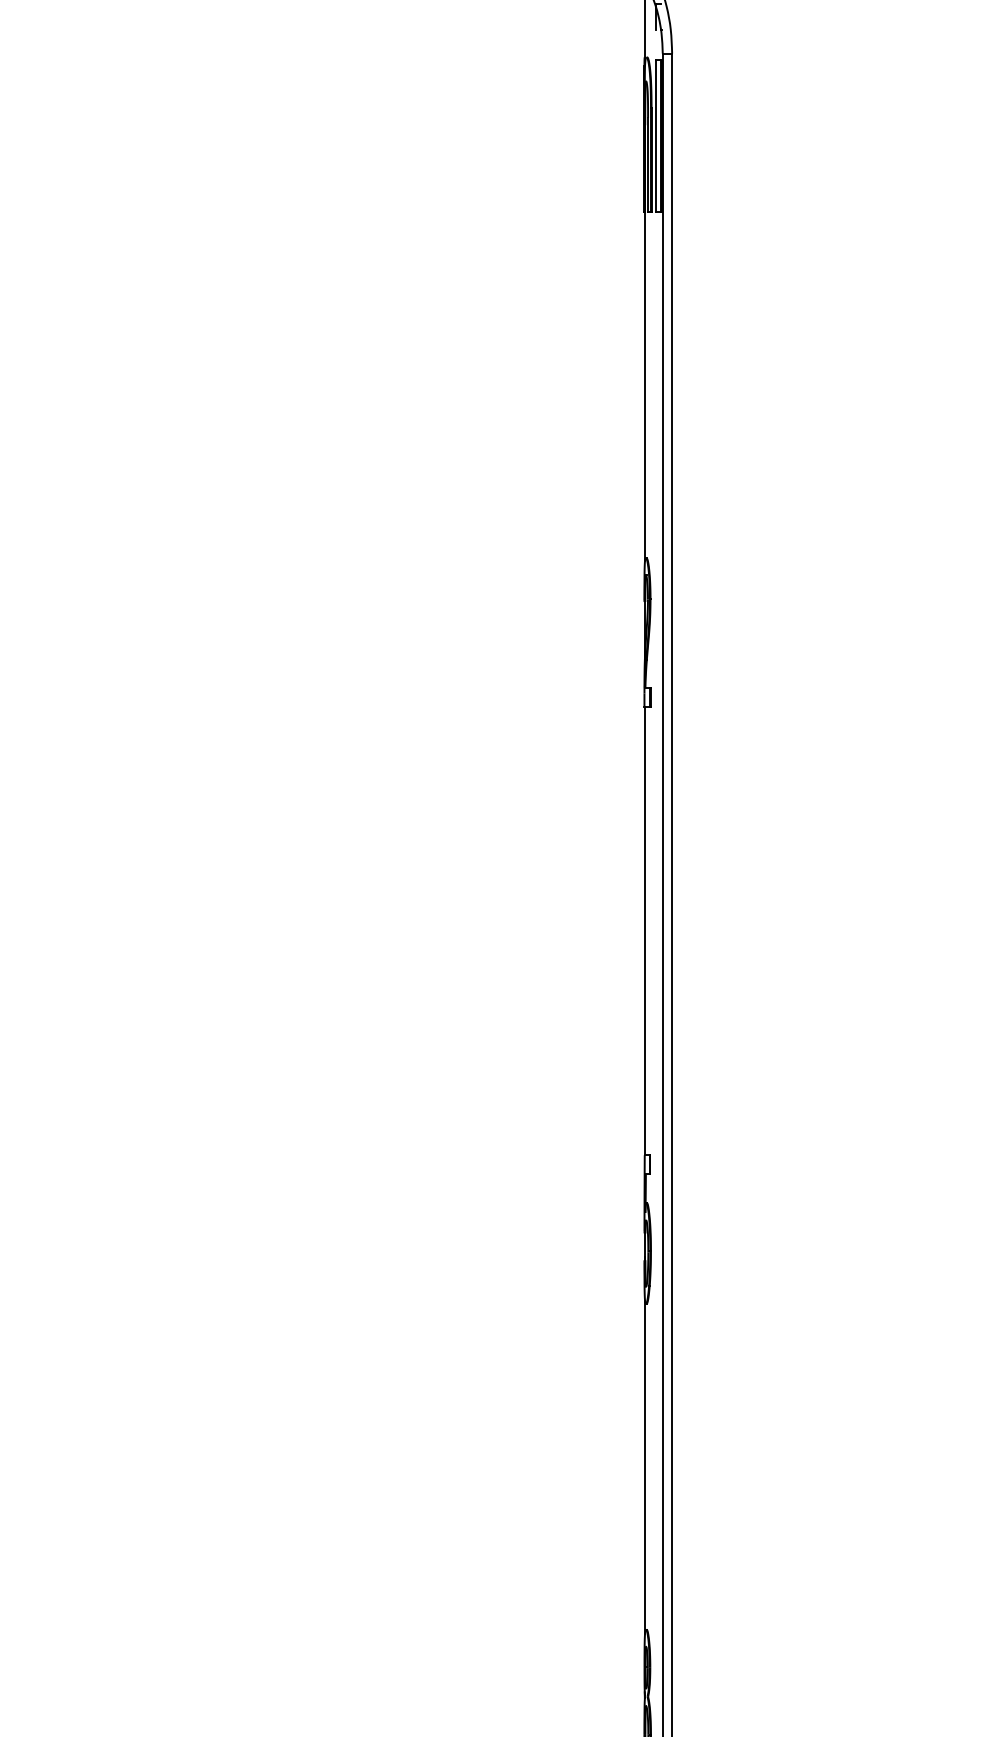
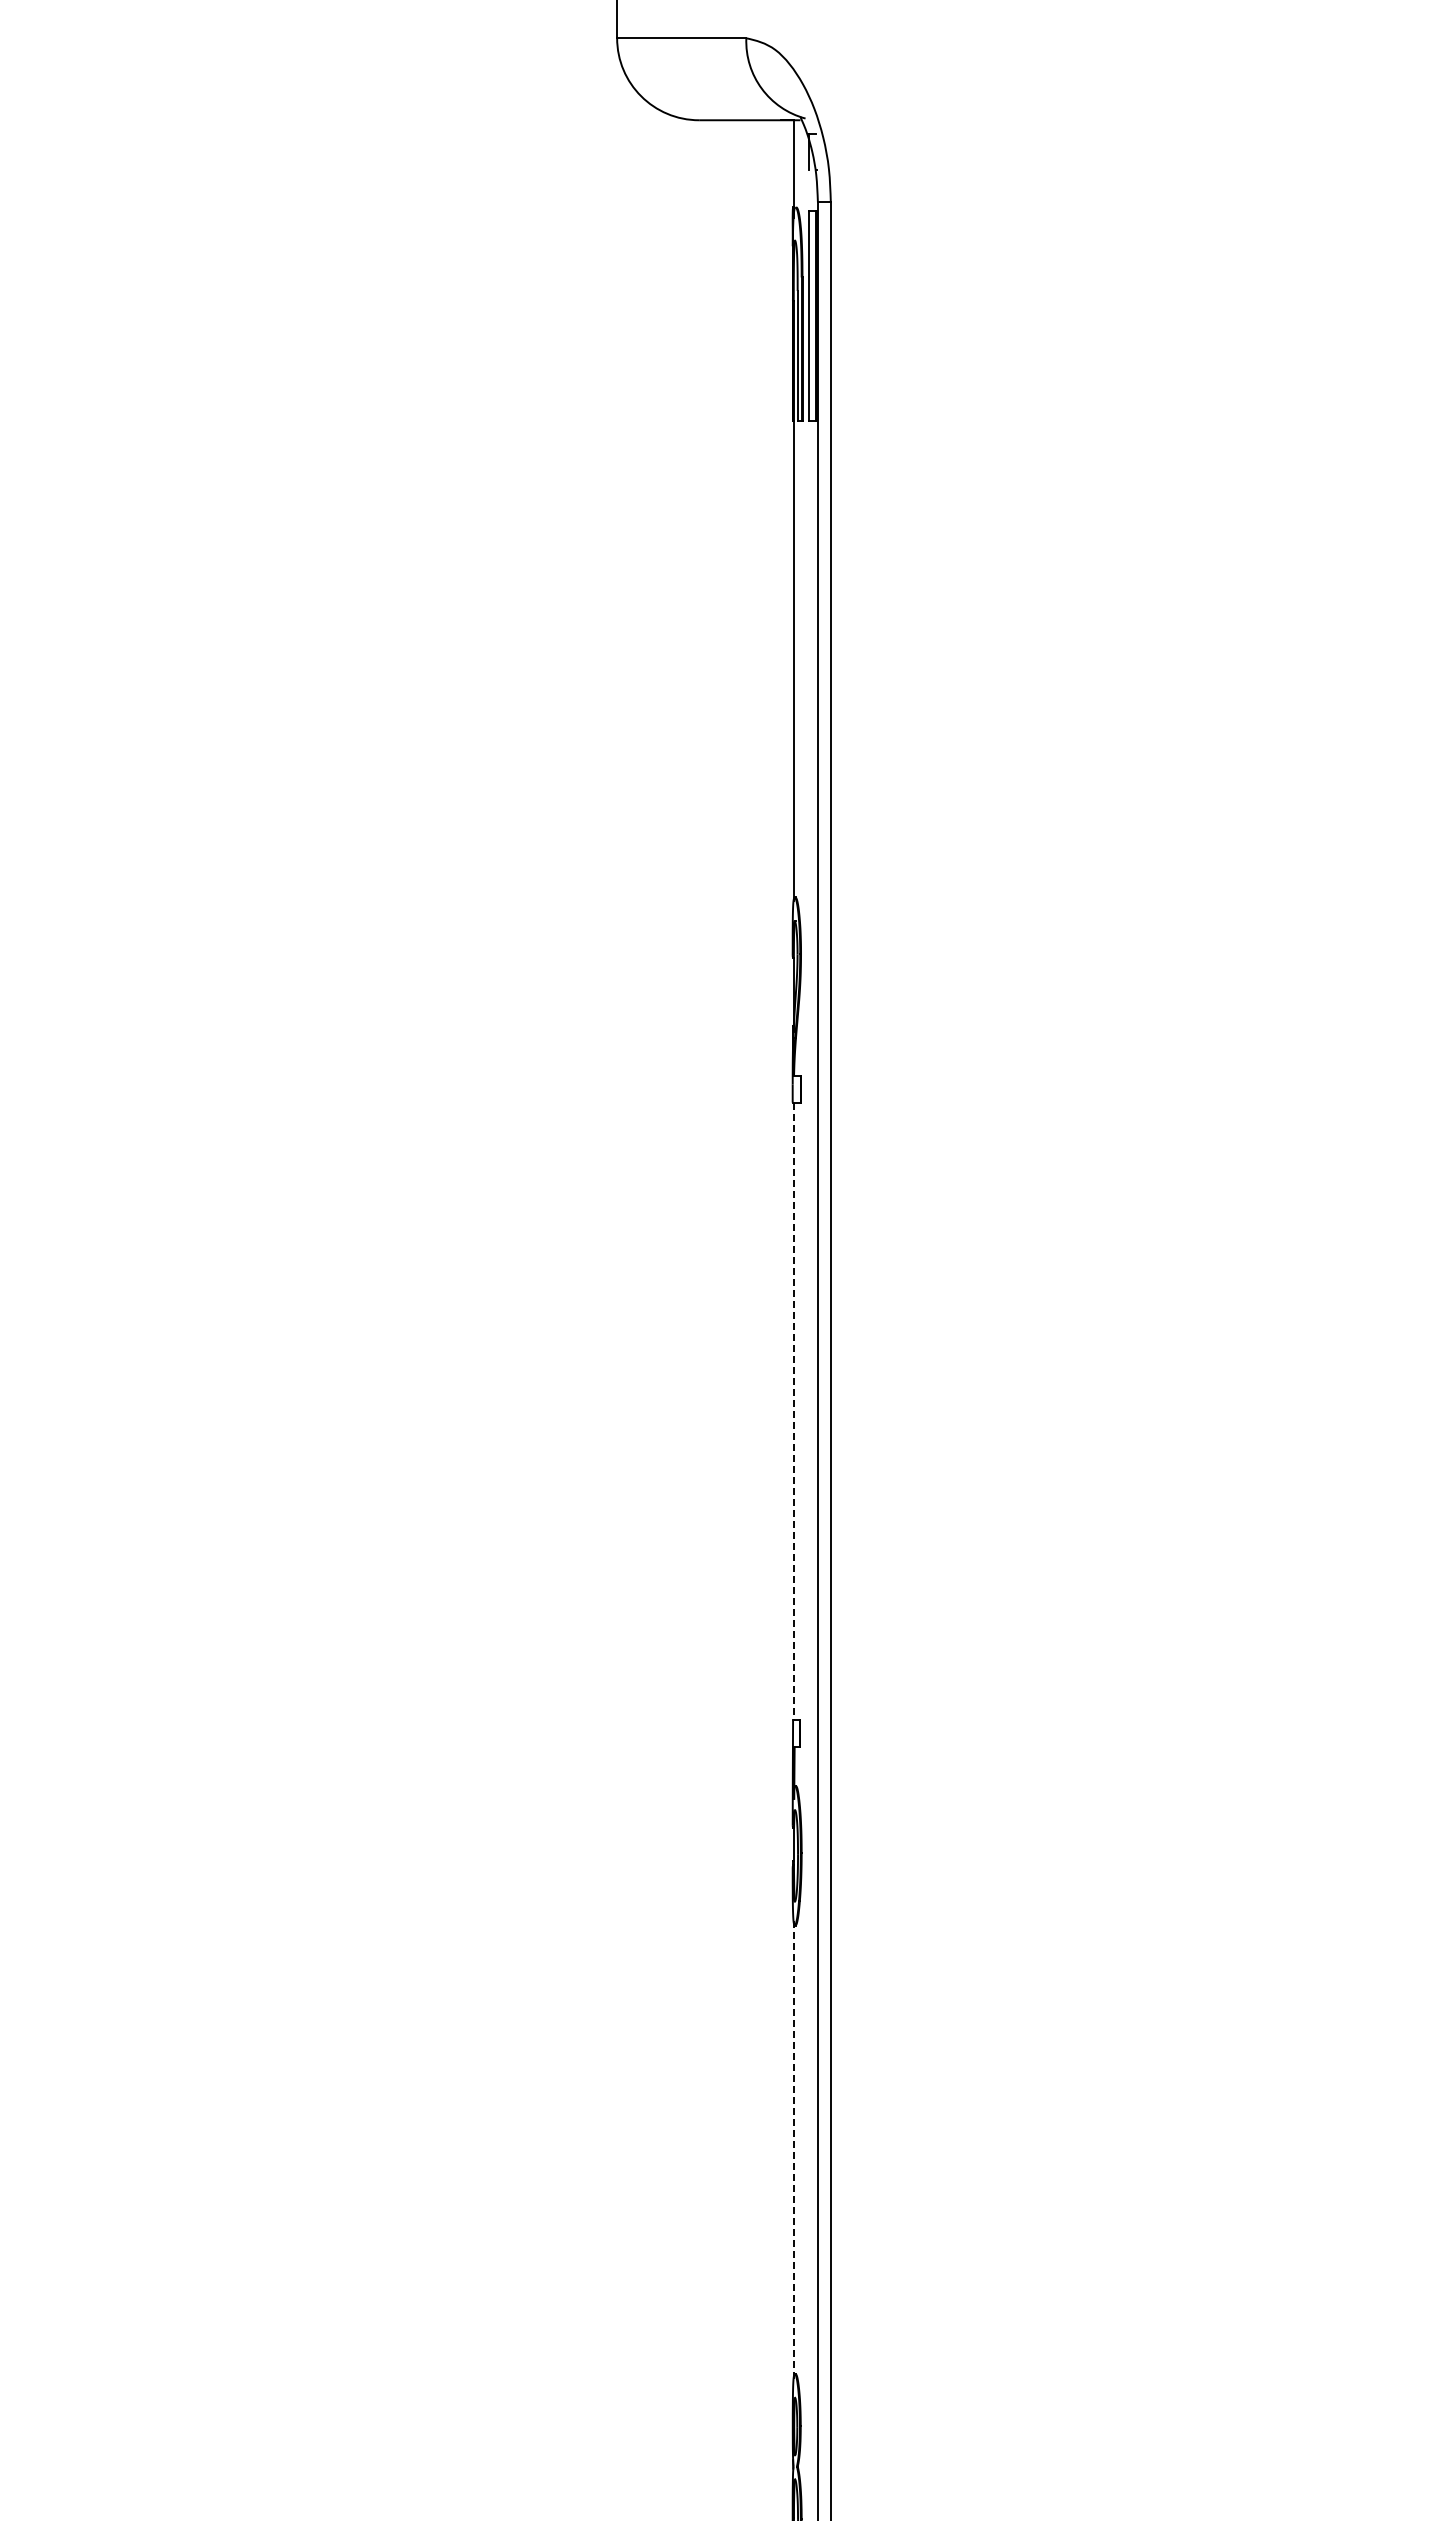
line: (645, 931) -> (793, 1411), solid -> dashed
line: (645, 1467) -> (793, 2150), solid -> dashed

